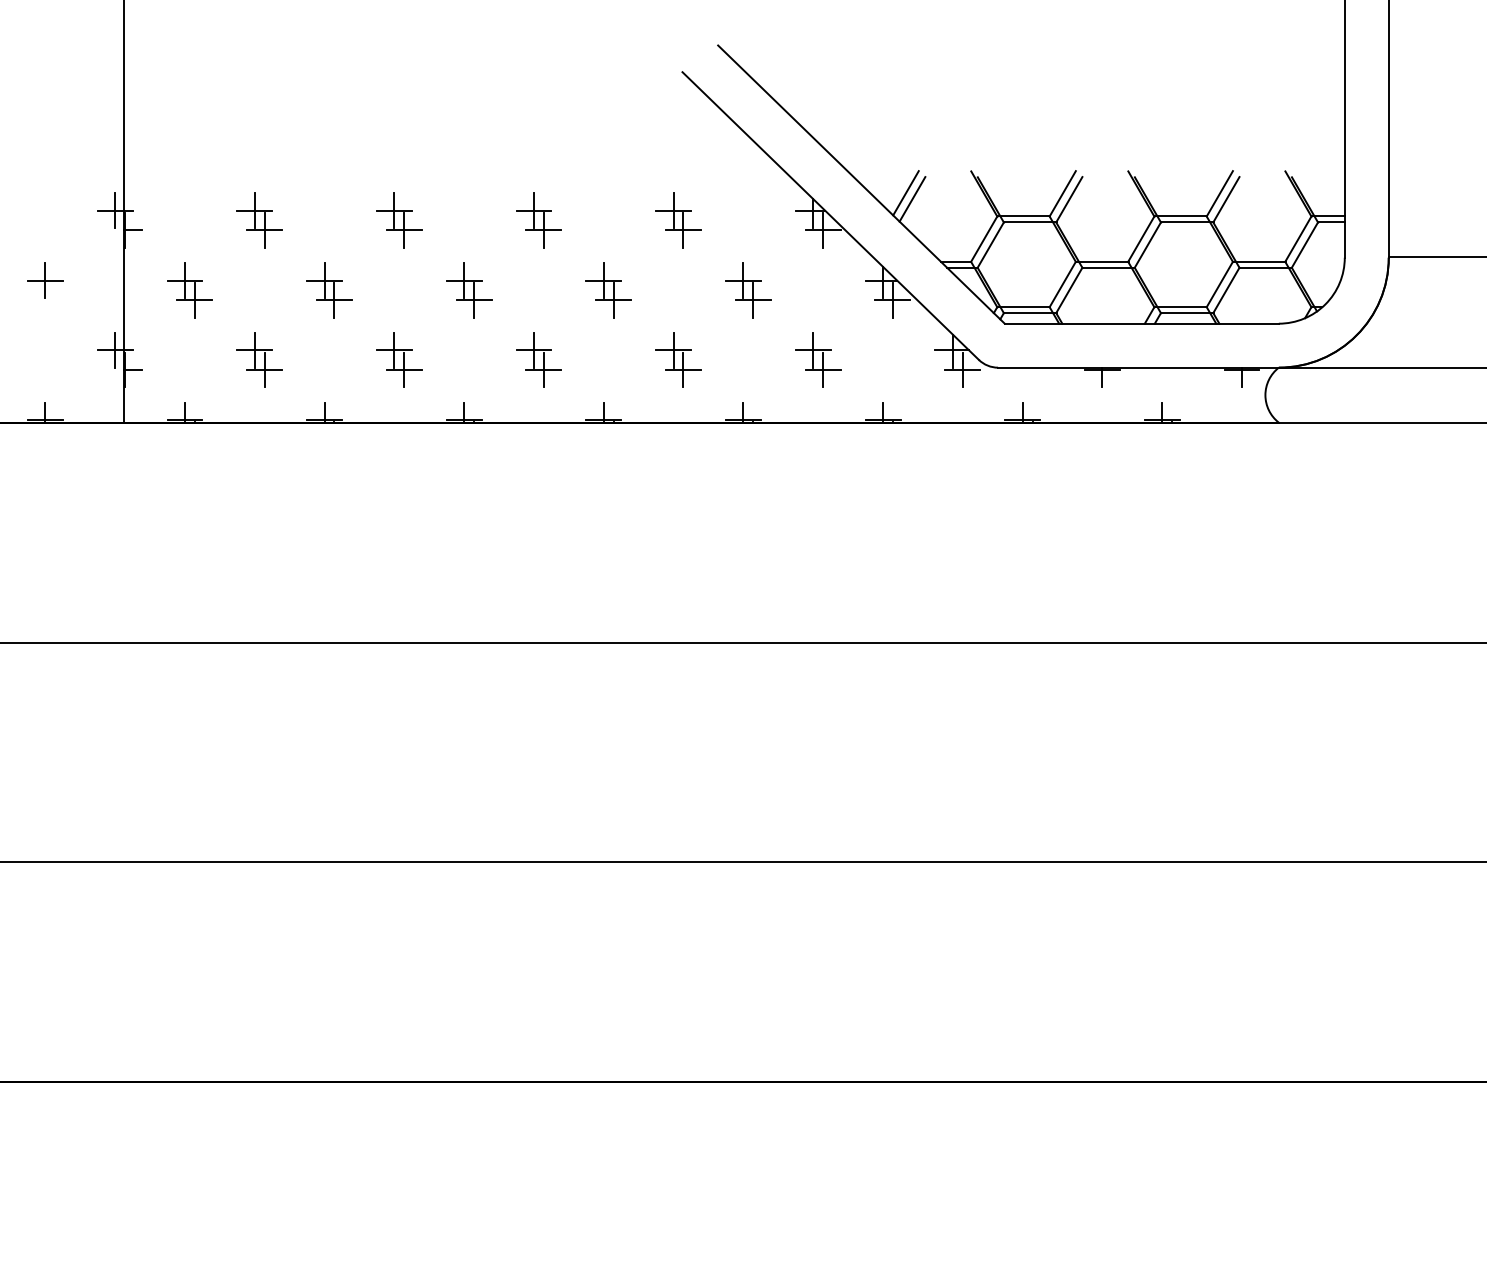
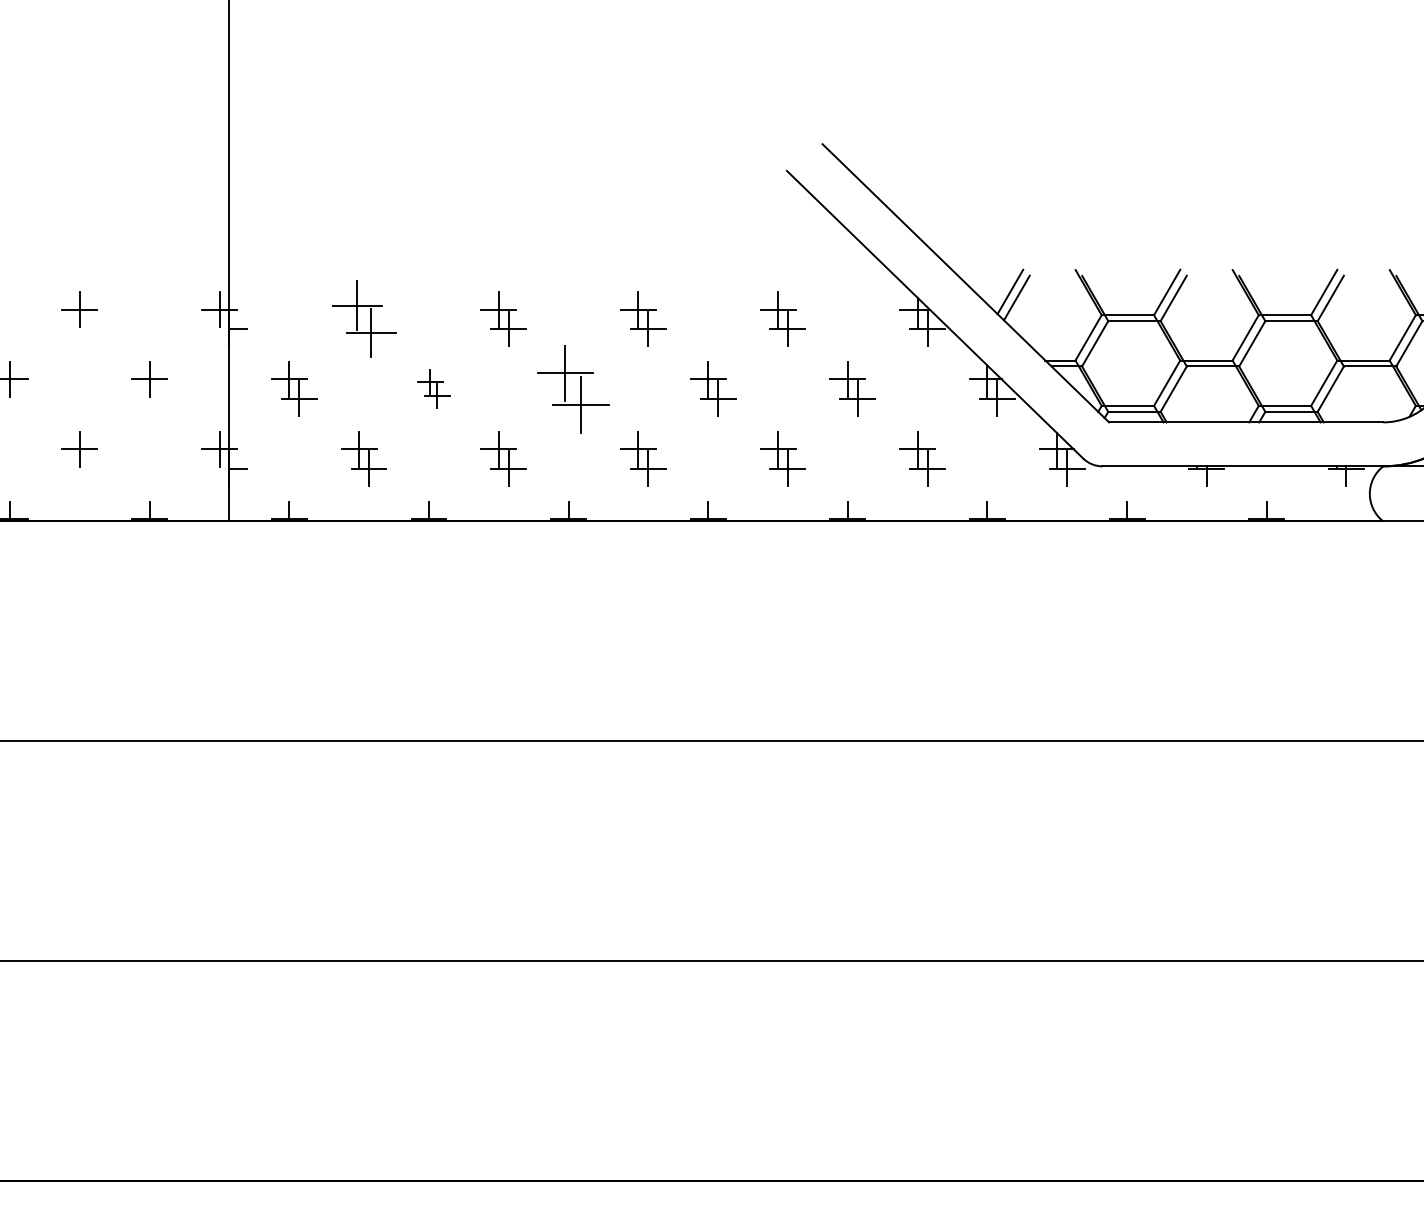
part: (259, 220) -> (363, 319), size x1.4
part: (329, 290) -> (433, 389), size x0.7
part: (469, 290) -> (573, 389), size x1.6

